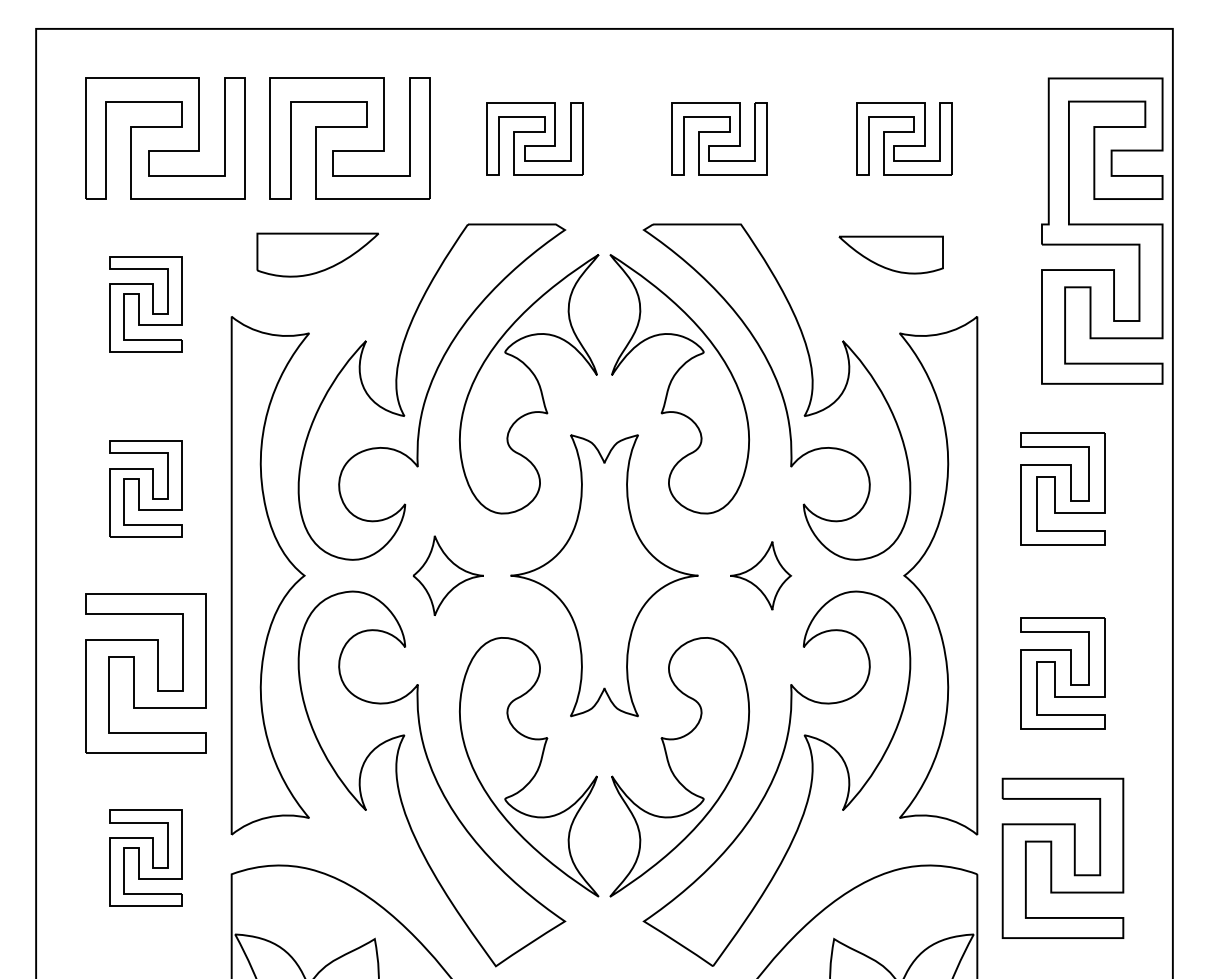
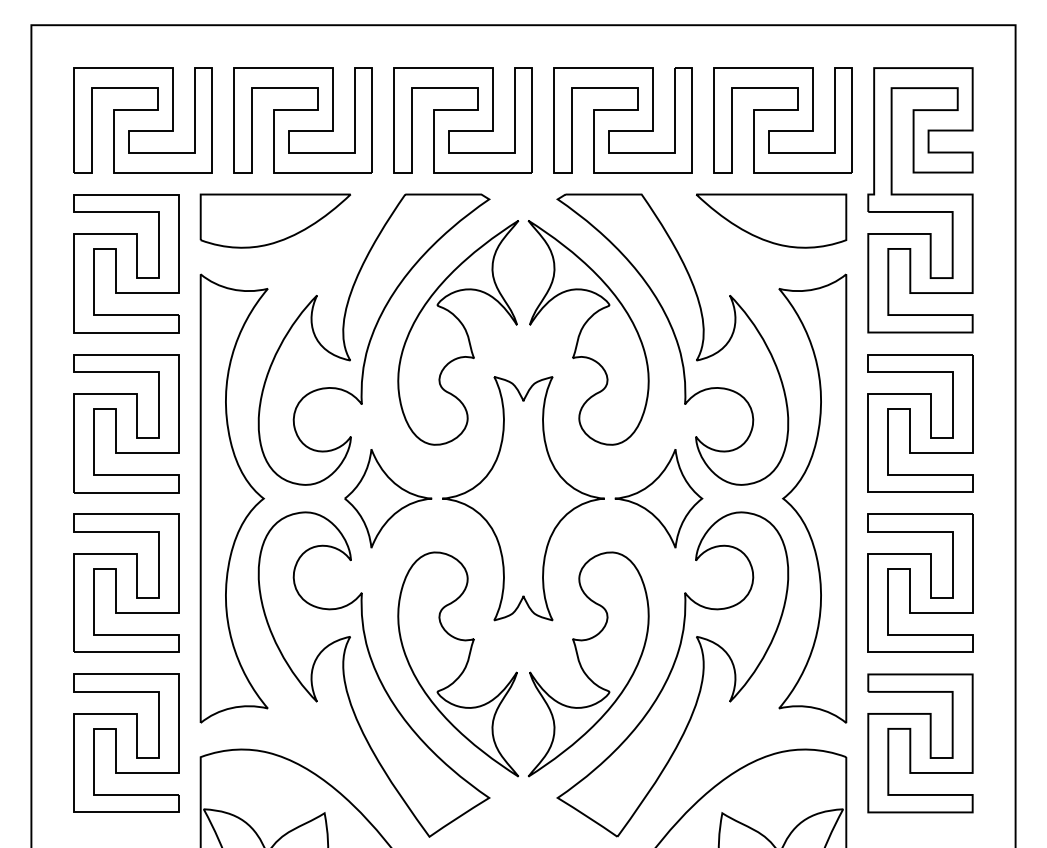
part: (534, 138) -> (462, 120), size x1.67
part: (718, 138) -> (622, 120), size x1.67
part: (903, 138) -> (782, 120), size x1.67
part: (1102, 231) -> (920, 200), moved
part: (316, 254) -> (274, 220), size x1.43
part: (890, 254) -> (771, 220), size x1.67
part: (145, 304) -> (126, 263), size x1.67
part: (145, 488) -> (126, 423), size x1.67
part: (1063, 488) -> (920, 423), size x1.43
part: (448, 575) -> (388, 498), size x1.43
part: (760, 575) -> (658, 498), size x1.67
part: (1063, 672) -> (920, 582), size x1.43
part: (145, 857) -> (126, 742), size x1.67

